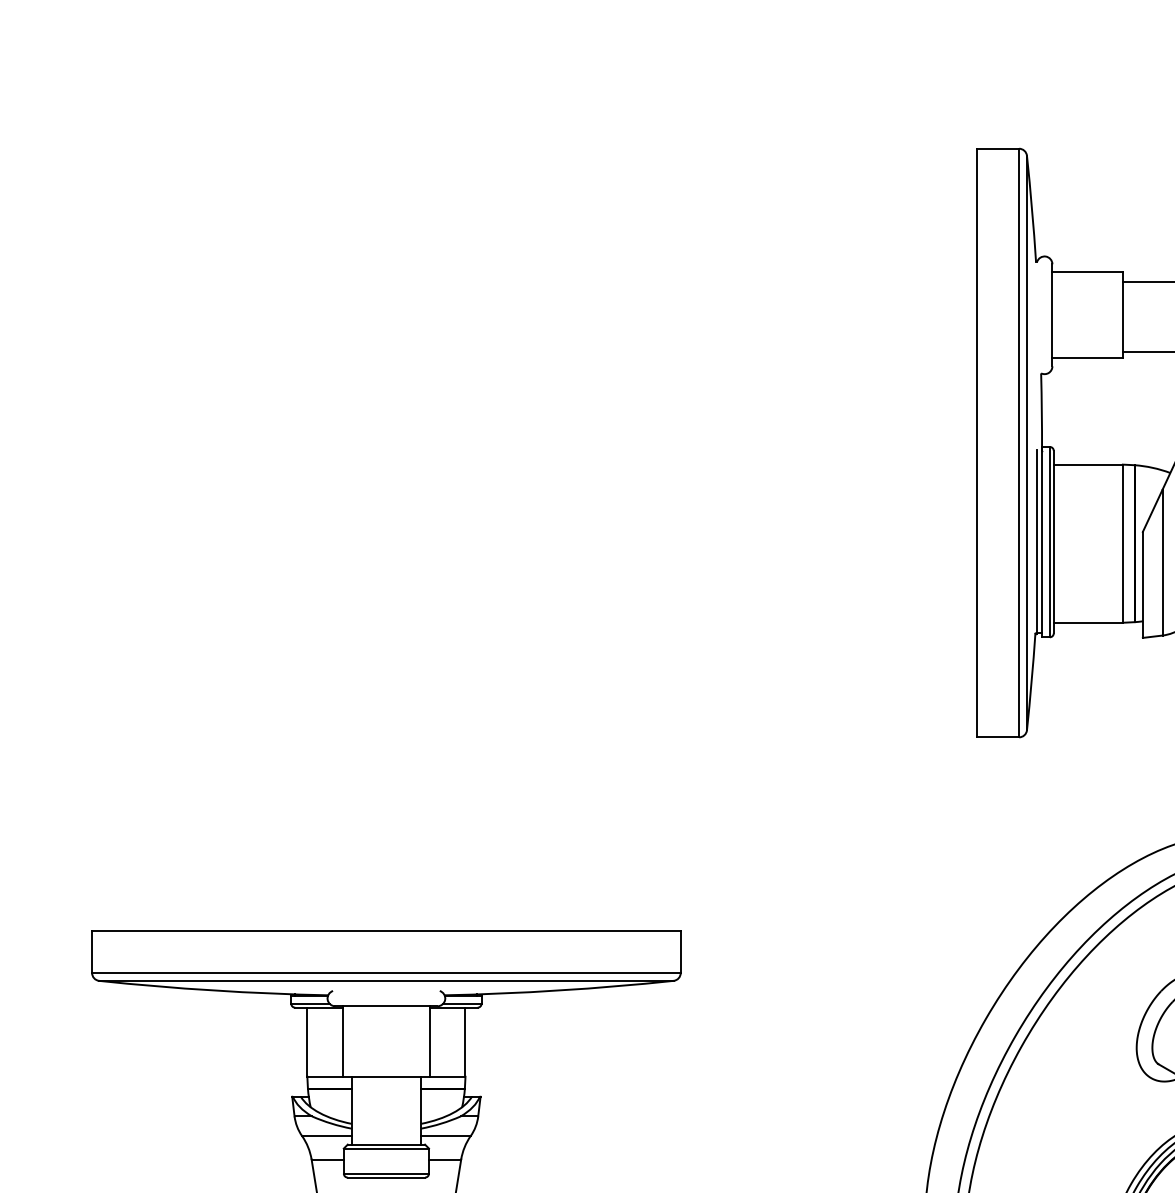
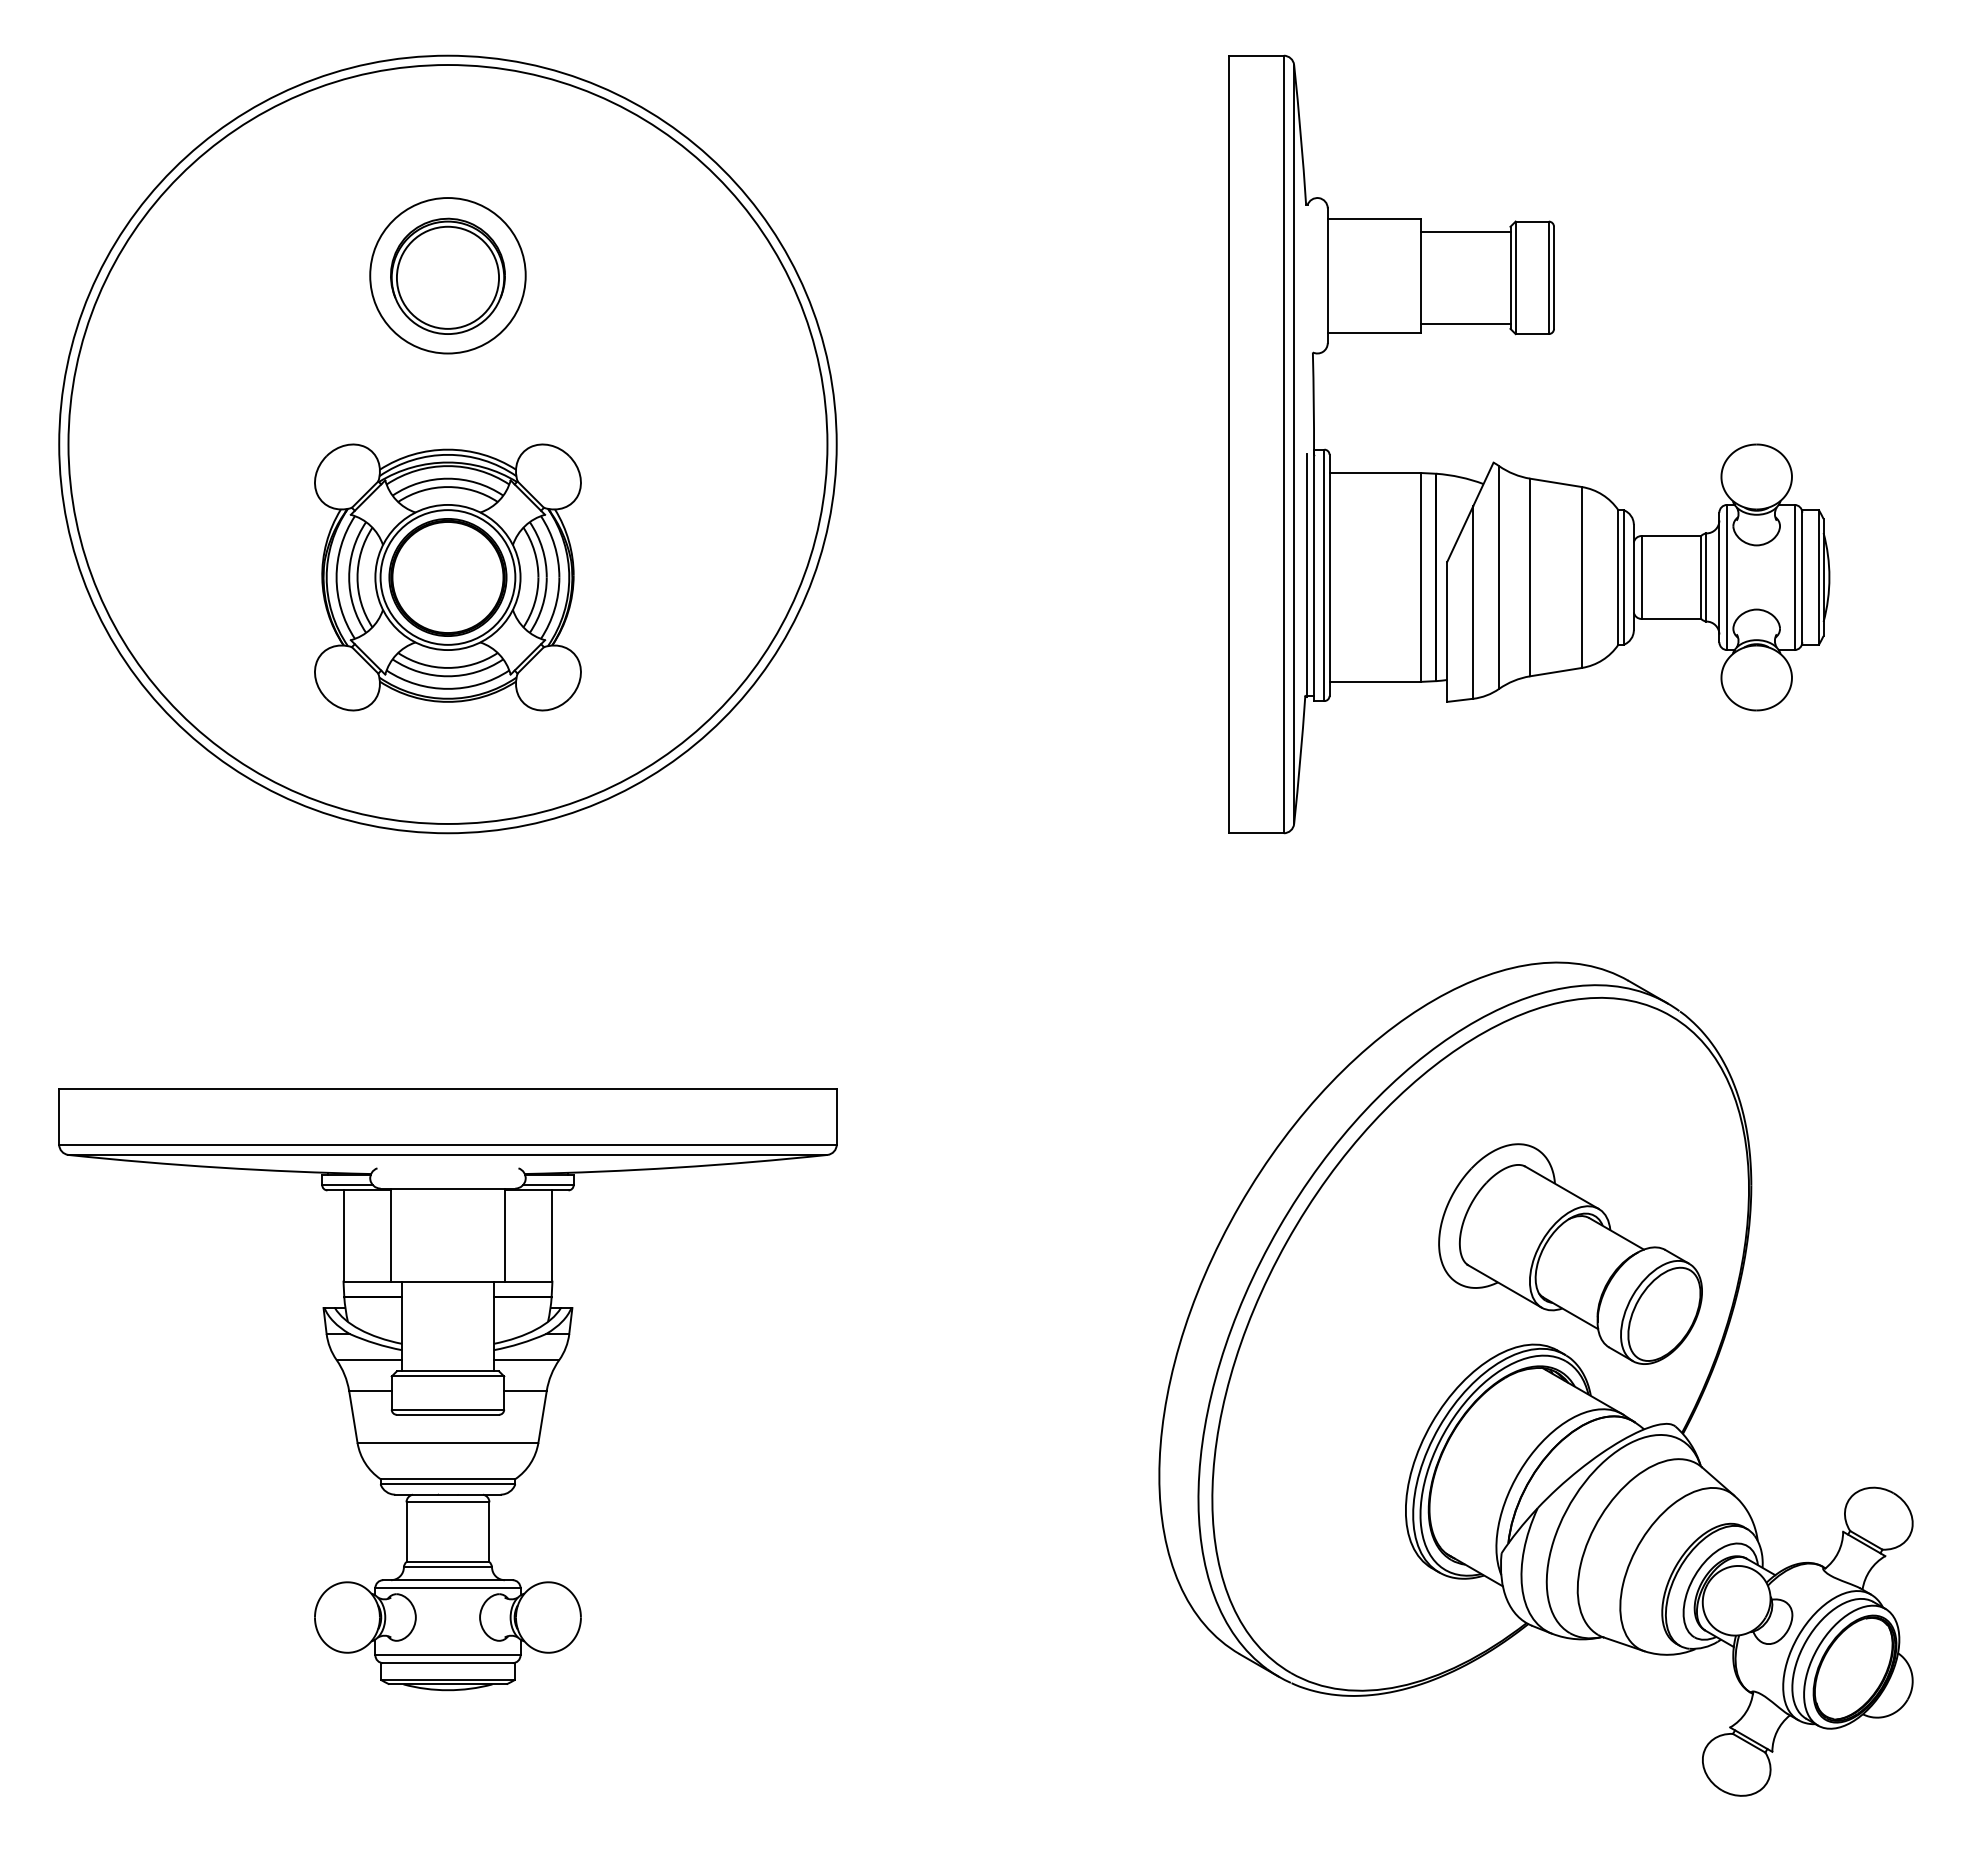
part: (386, 443) -> (447, 444), added

